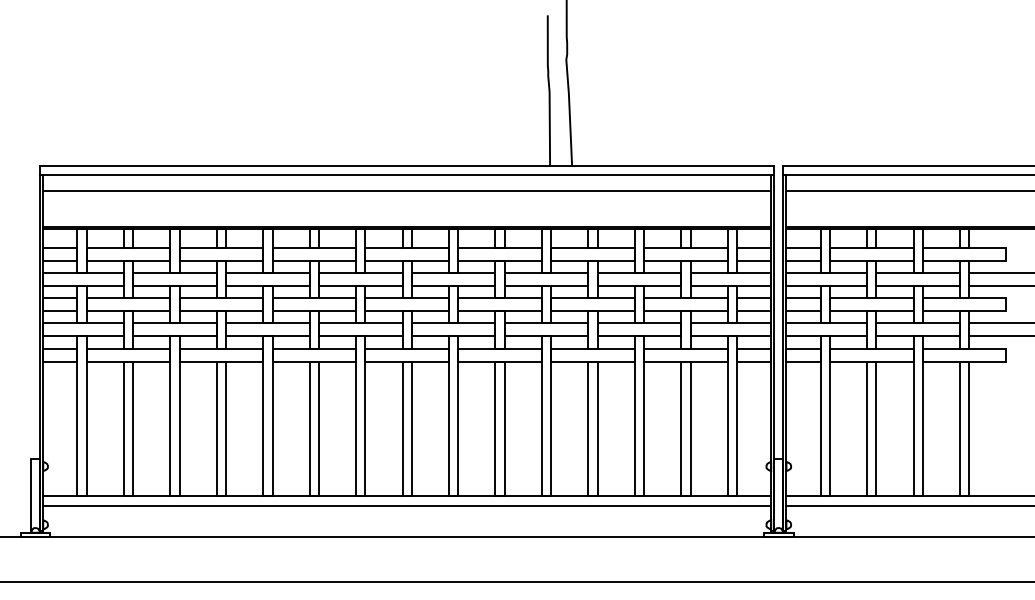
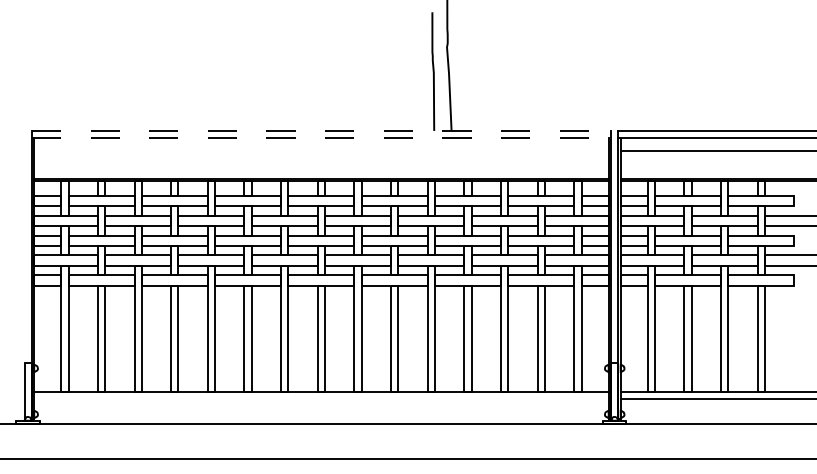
line: (407, 165) -> (321, 130), solid -> dashed
line: (407, 174) -> (321, 137), solid -> dashed
line: (407, 190) -> (321, 150), removed
line: (407, 505) -> (321, 399), removed

